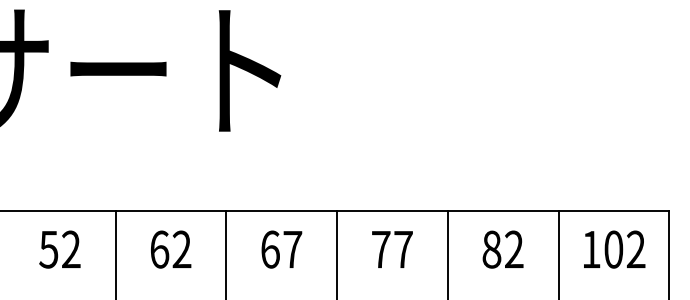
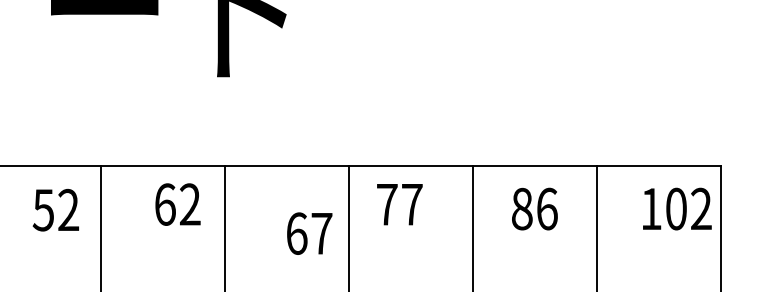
text: (59, 249) -> (55, 210), moved
text: (171, 249) -> (178, 204), moved
text: (281, 249) -> (309, 233), moved
text: (392, 249) -> (399, 204), moved
text: (514, 249) -> (547, 208), 82 -> 86
text: (614, 249) -> (677, 208), moved

